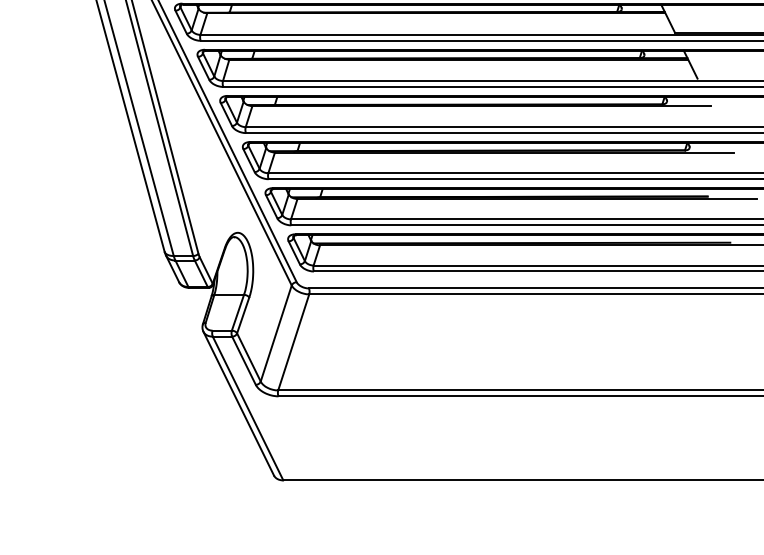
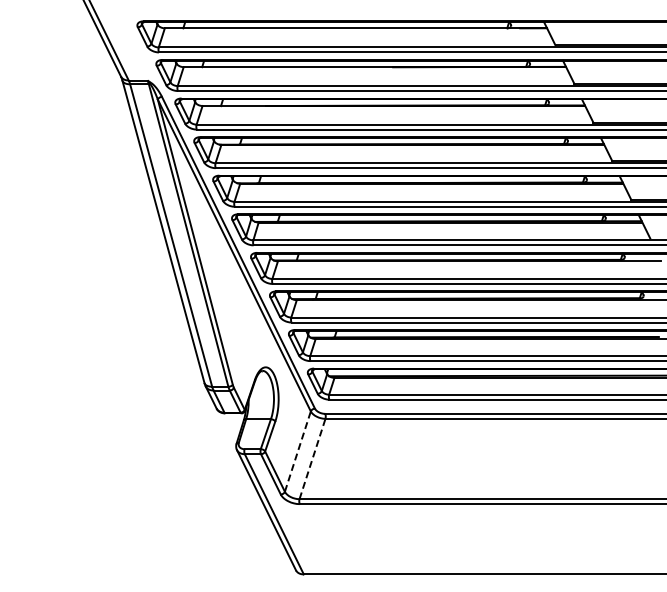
line: (276, 333) -> (298, 451), solid -> dashed
line: (293, 341) -> (312, 458), solid -> dashed

